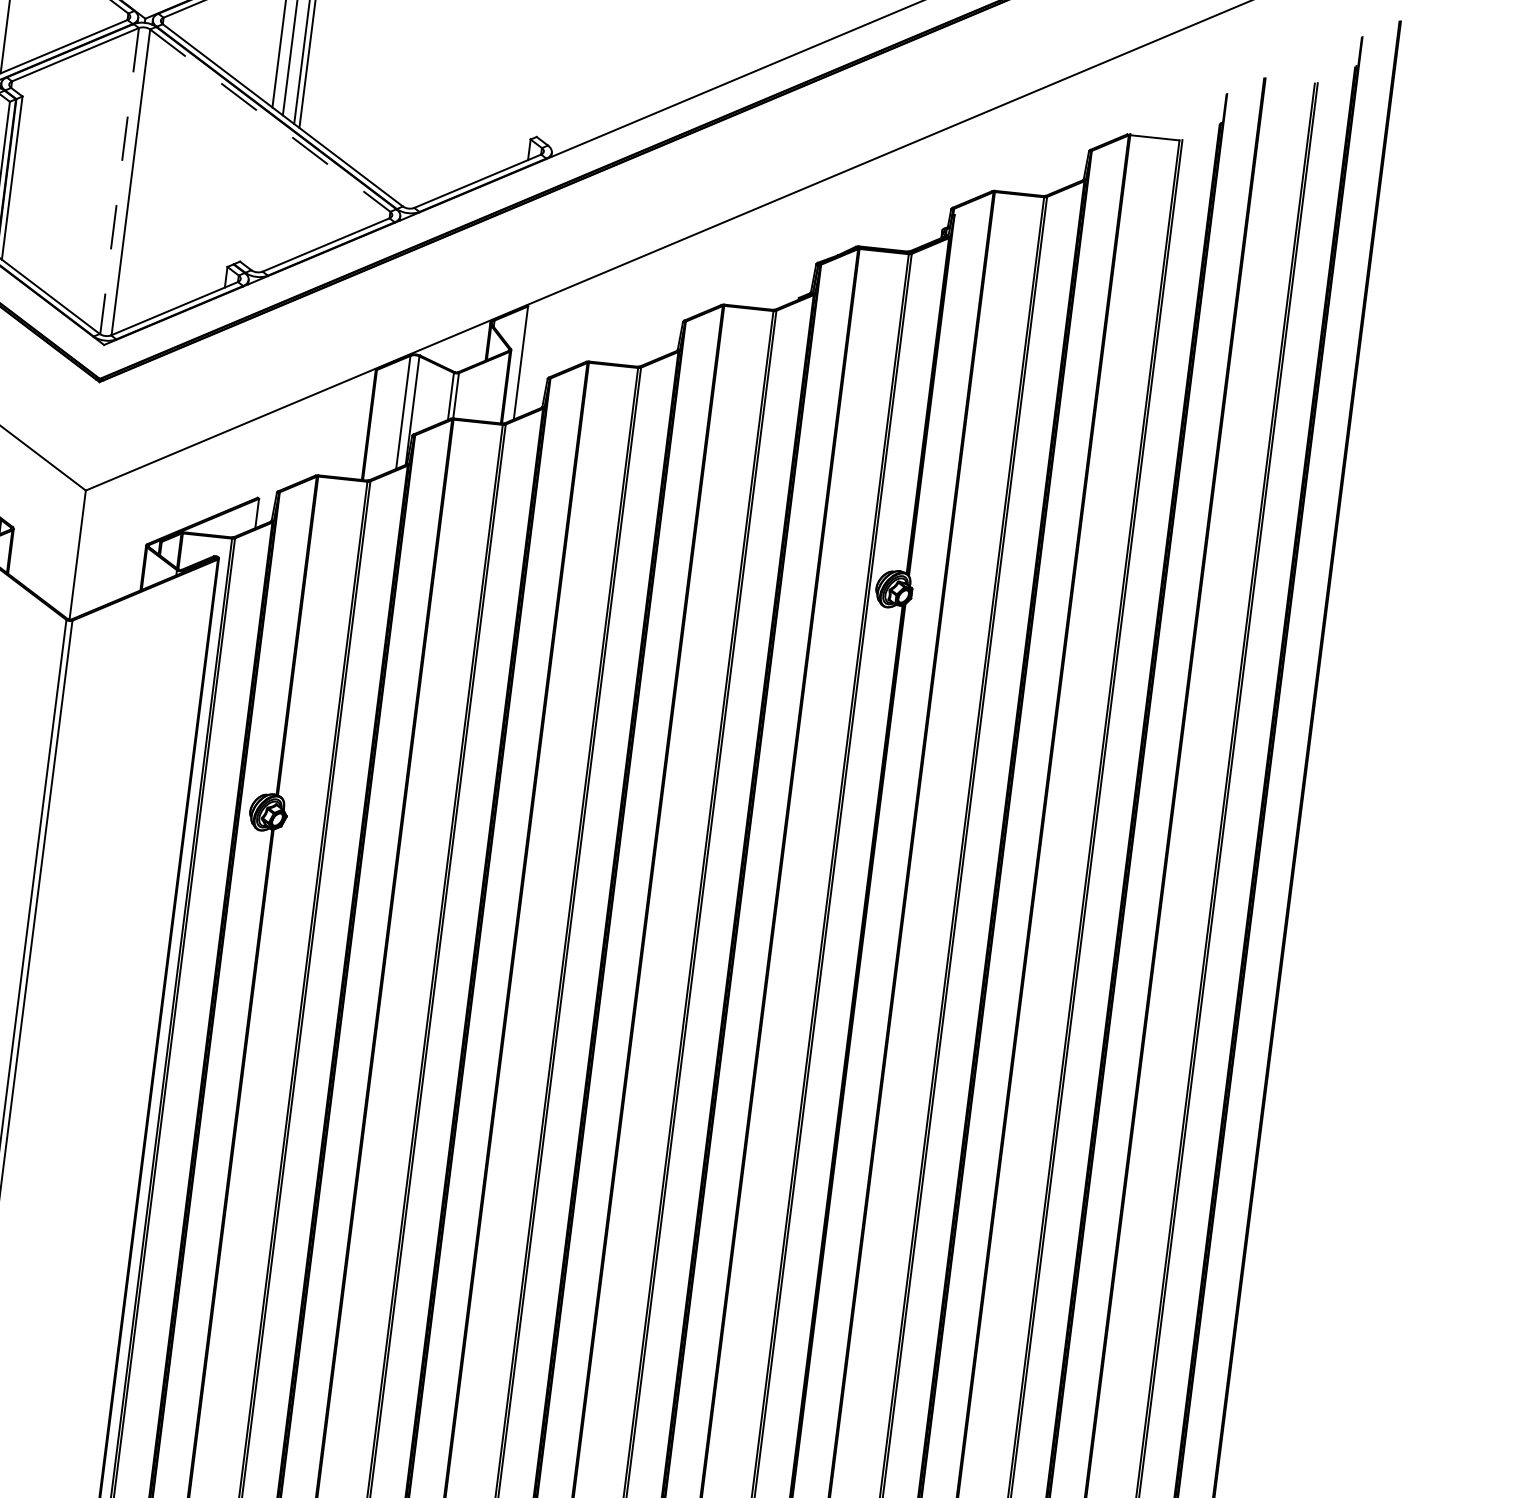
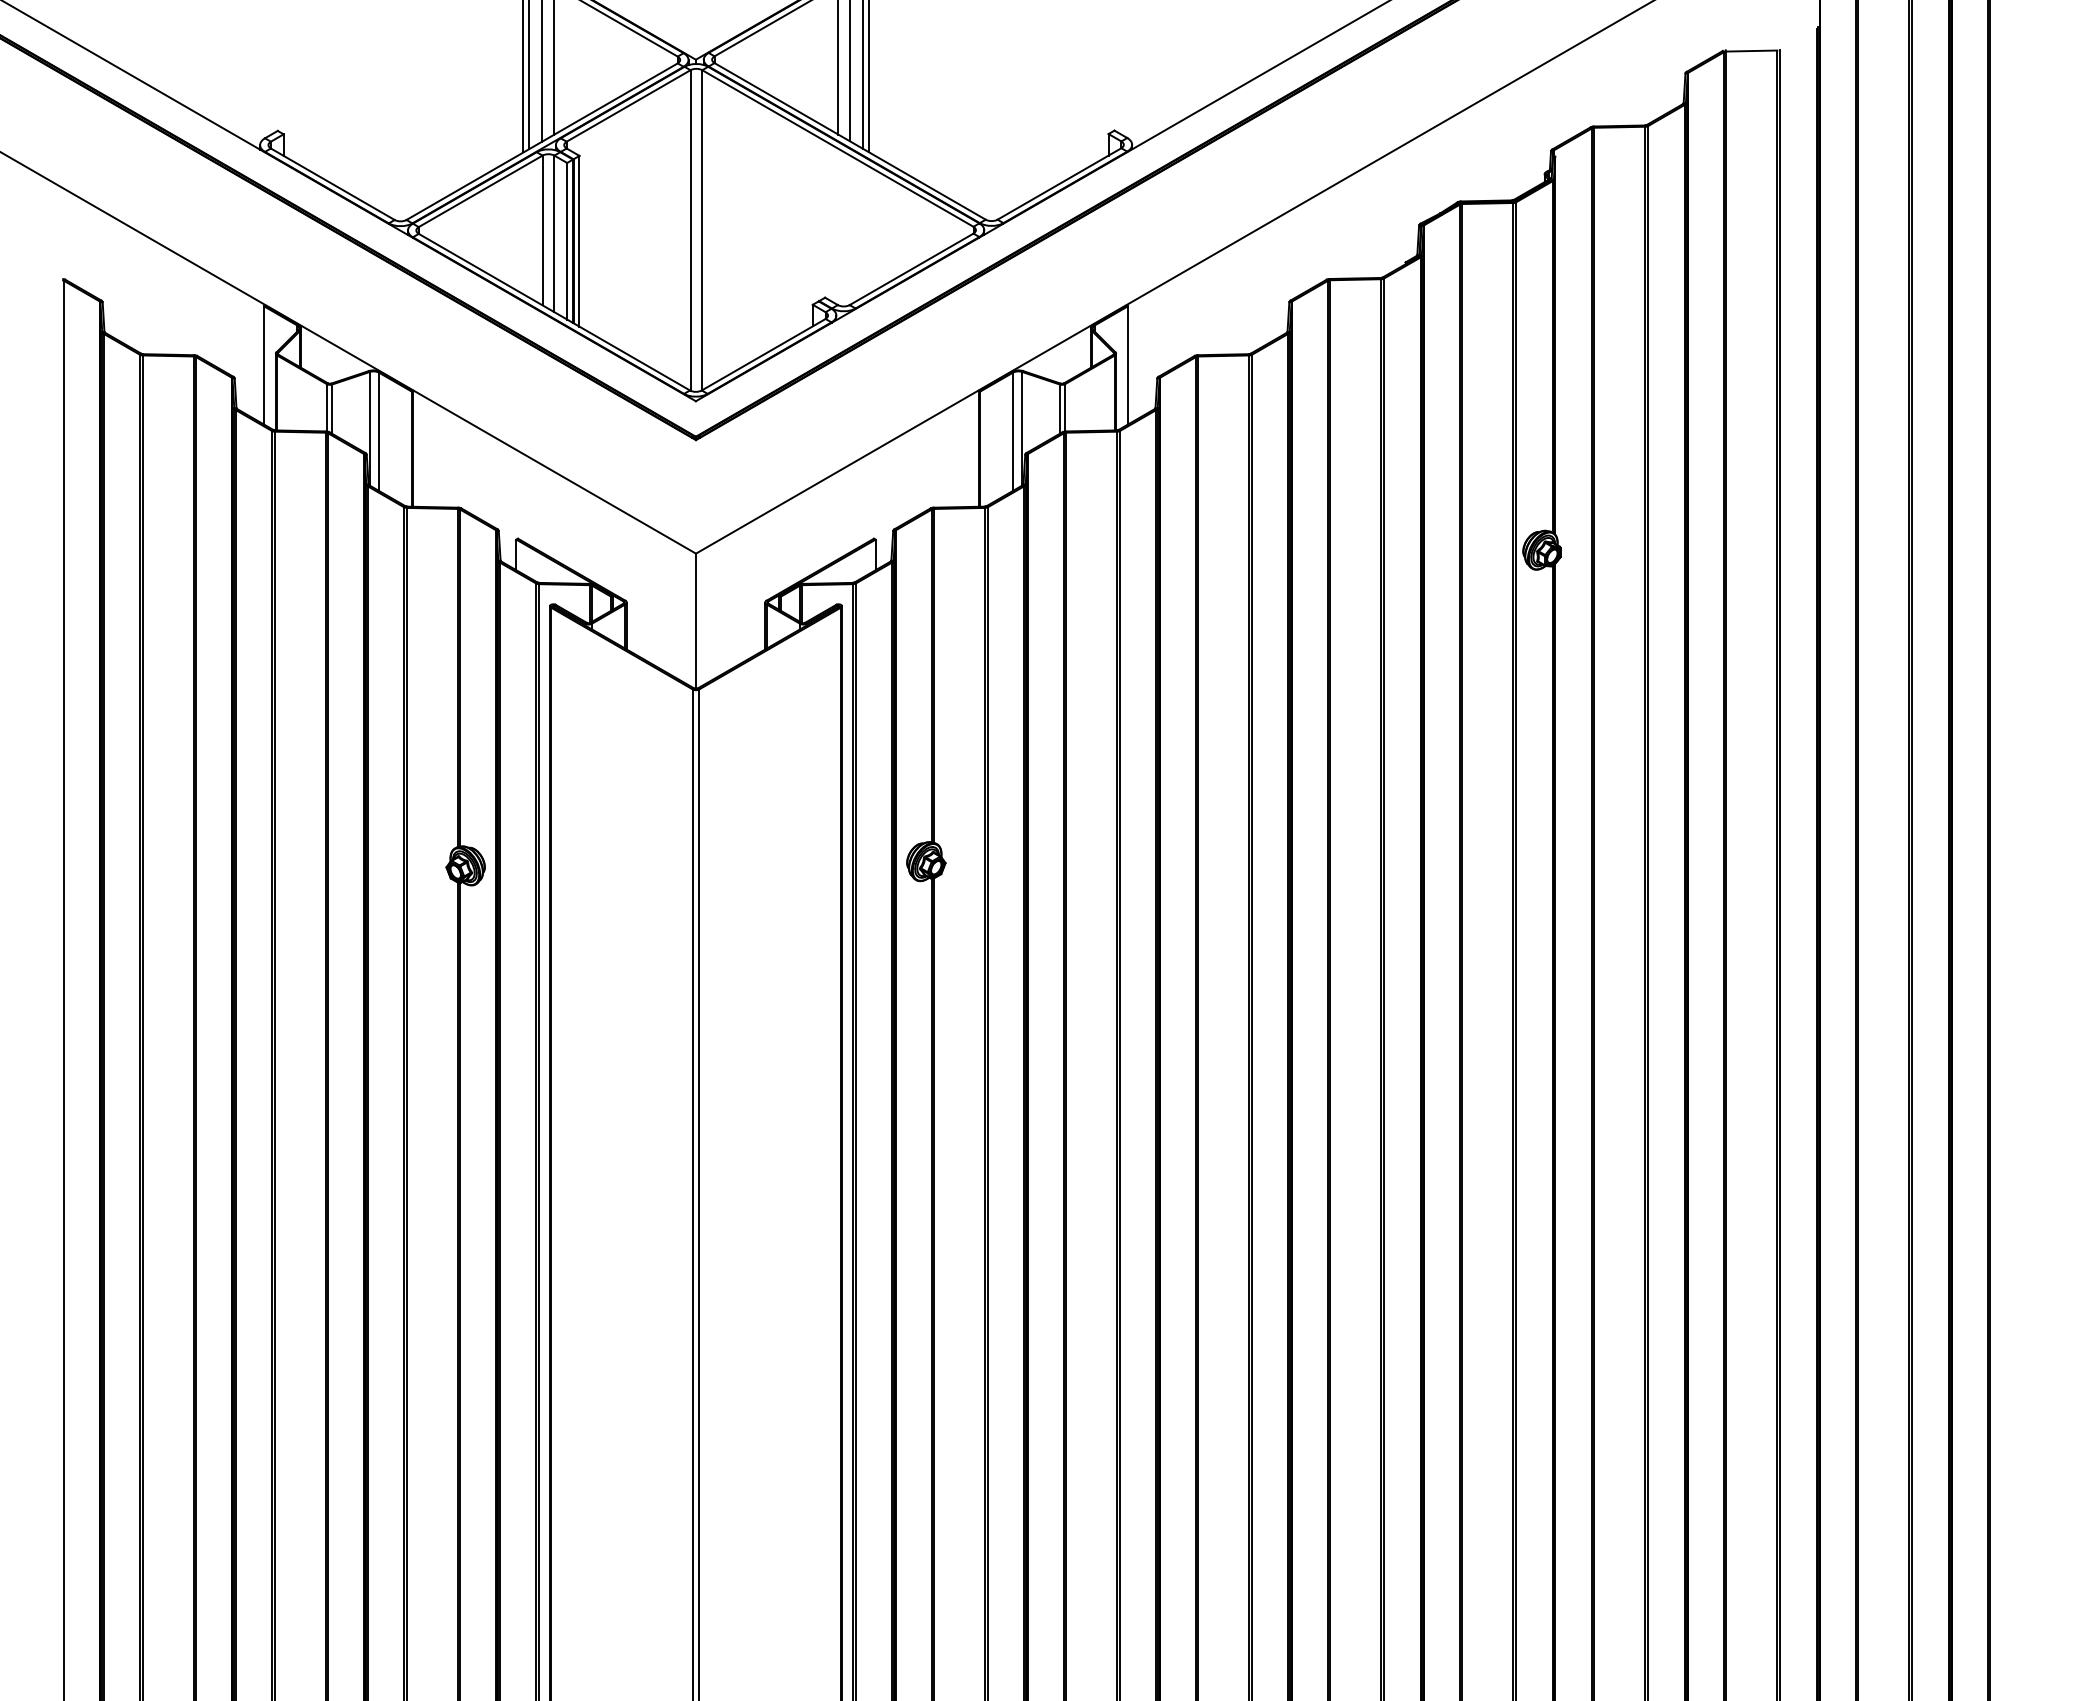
line: (269, 120) -> (837, 148), dashed -> solid
line: (119, 181) -> (690, 230), dashed -> solid

